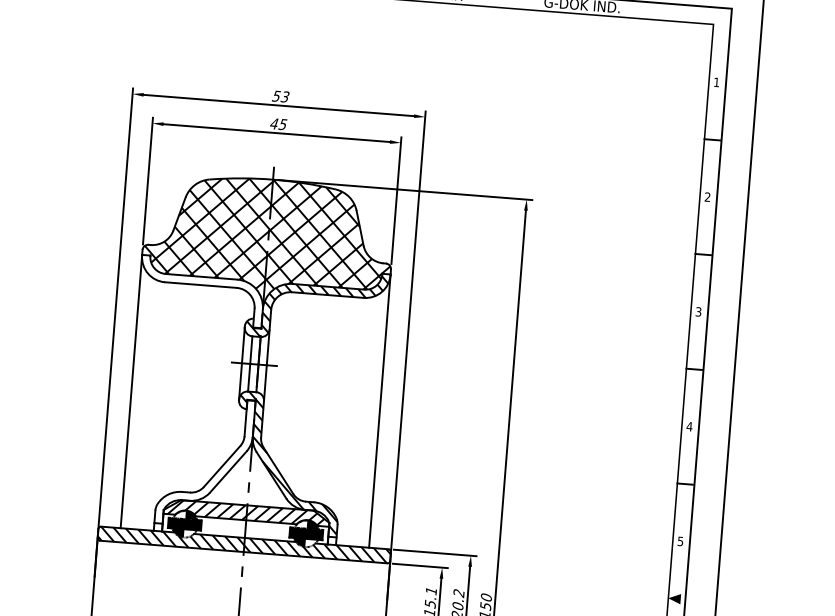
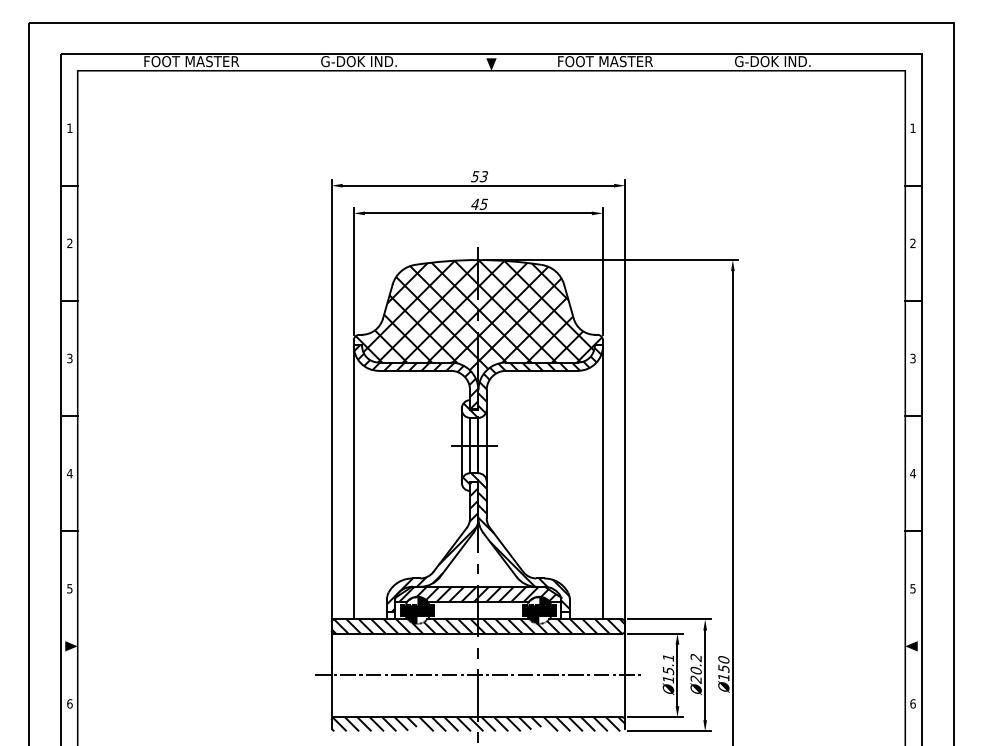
hatch: (202, 291) -> (416, 377), added
hatch: (204, 461) -> (432, 546), added
line: (240, 593) -> (478, 675), added

